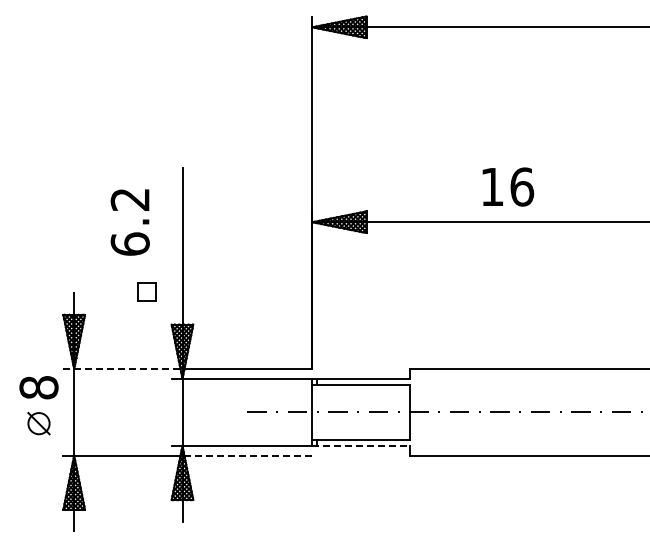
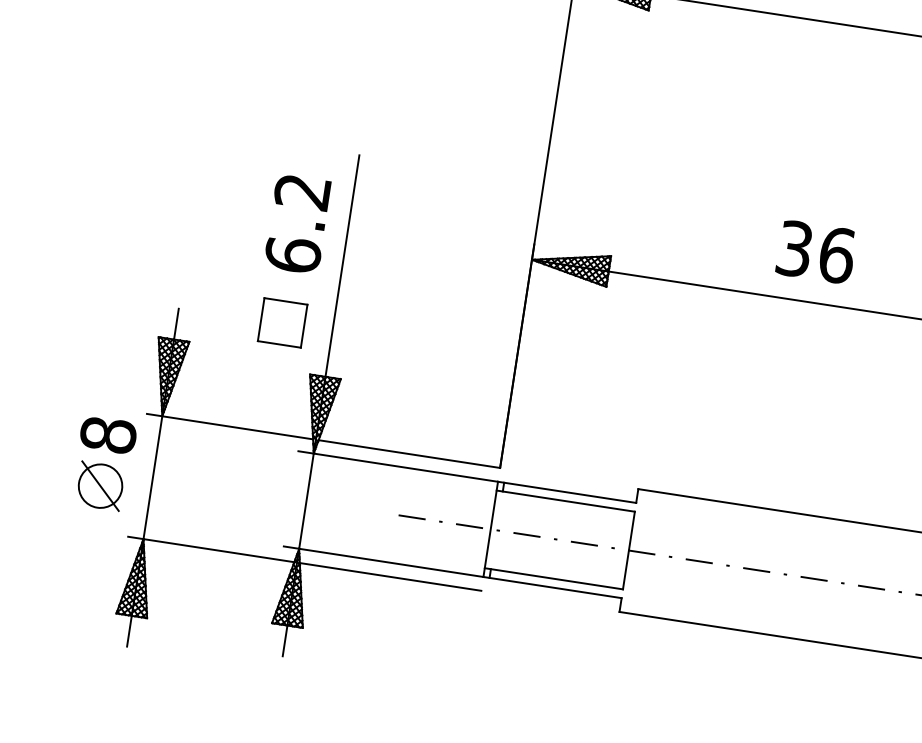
text: (492, 186) -> (795, 248), 16 -> 36
text: (129, 222) -> (296, 224), moved
part: (146, 291) -> (281, 321), size x1.67
line: (121, 369) -> (229, 427), dashed -> solid
part: (38, 423) -> (99, 485), size x1.43
line: (361, 445) -> (553, 587), dashed -> solid
line: (248, 455) -> (390, 576), dashed -> solid

